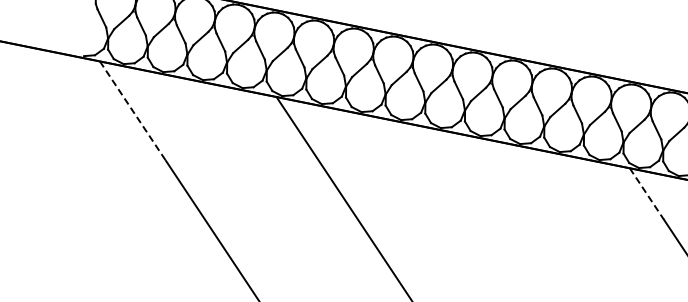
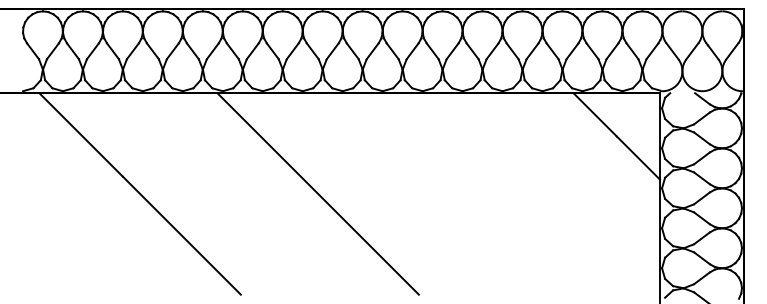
line: (133, 111) -> (81, 135), dashed -> solid
line: (647, 193) -> (595, 114), dashed -> solid

